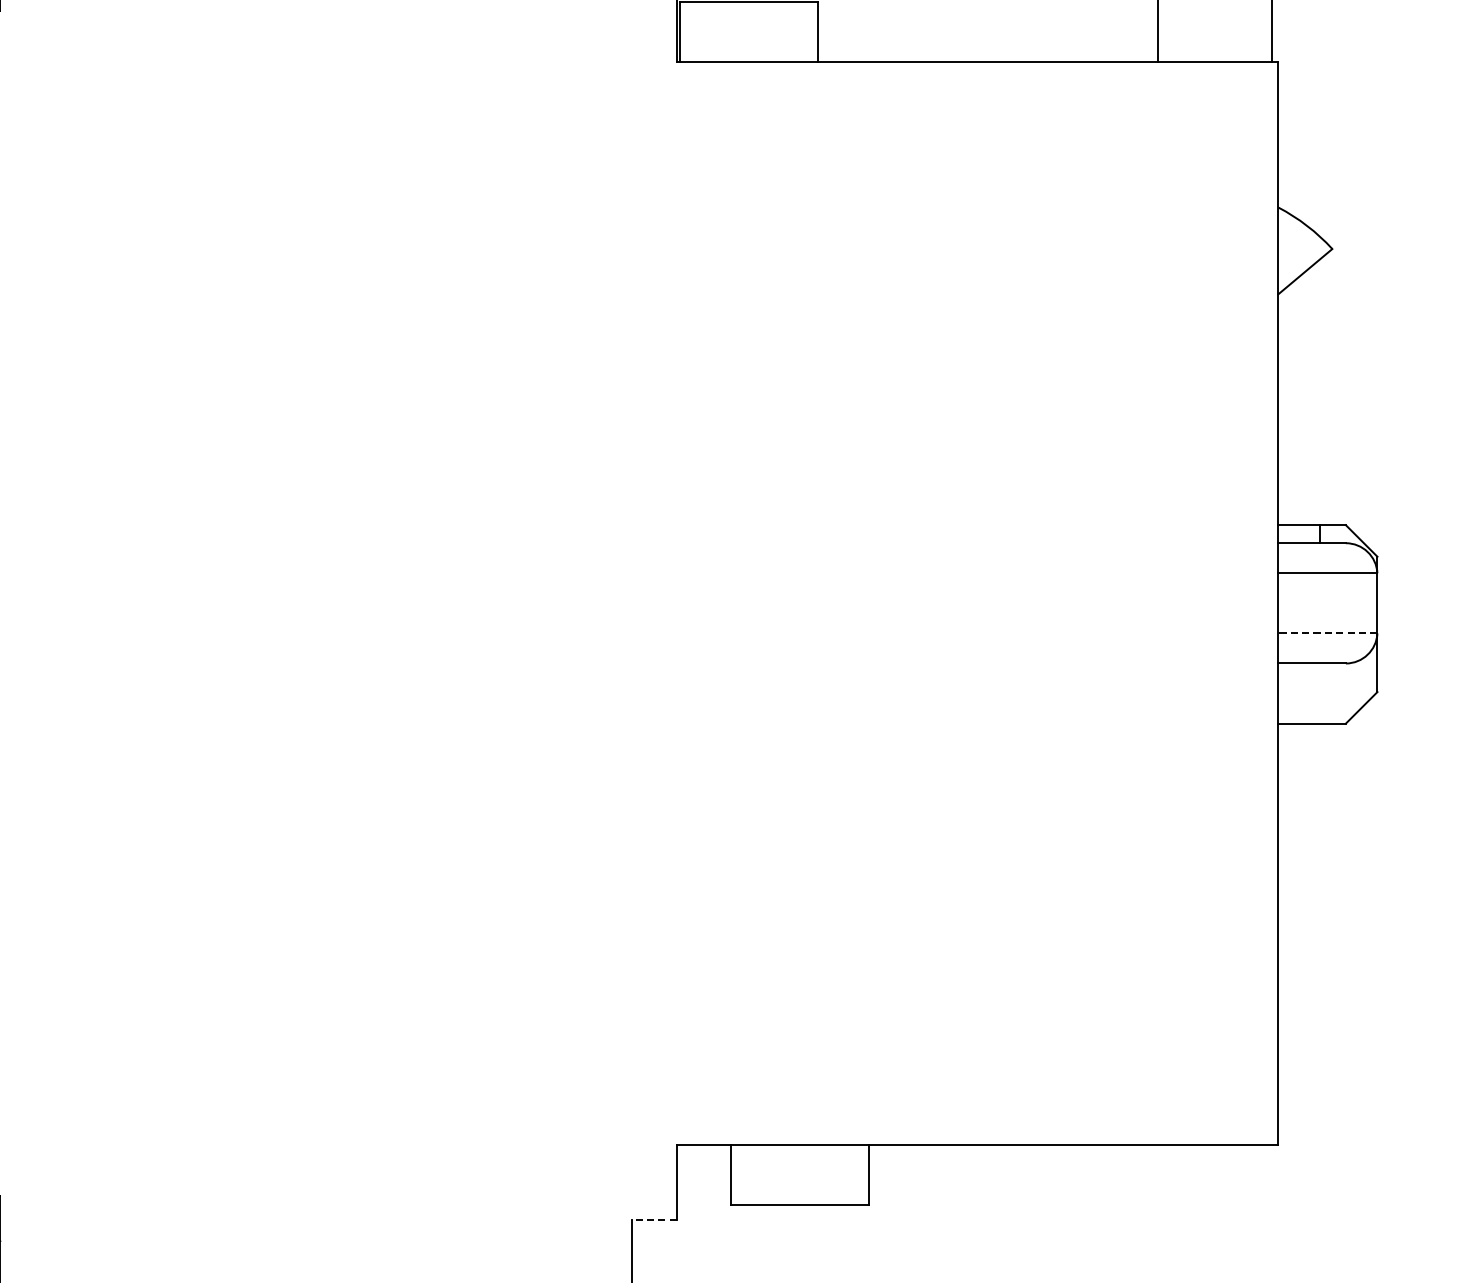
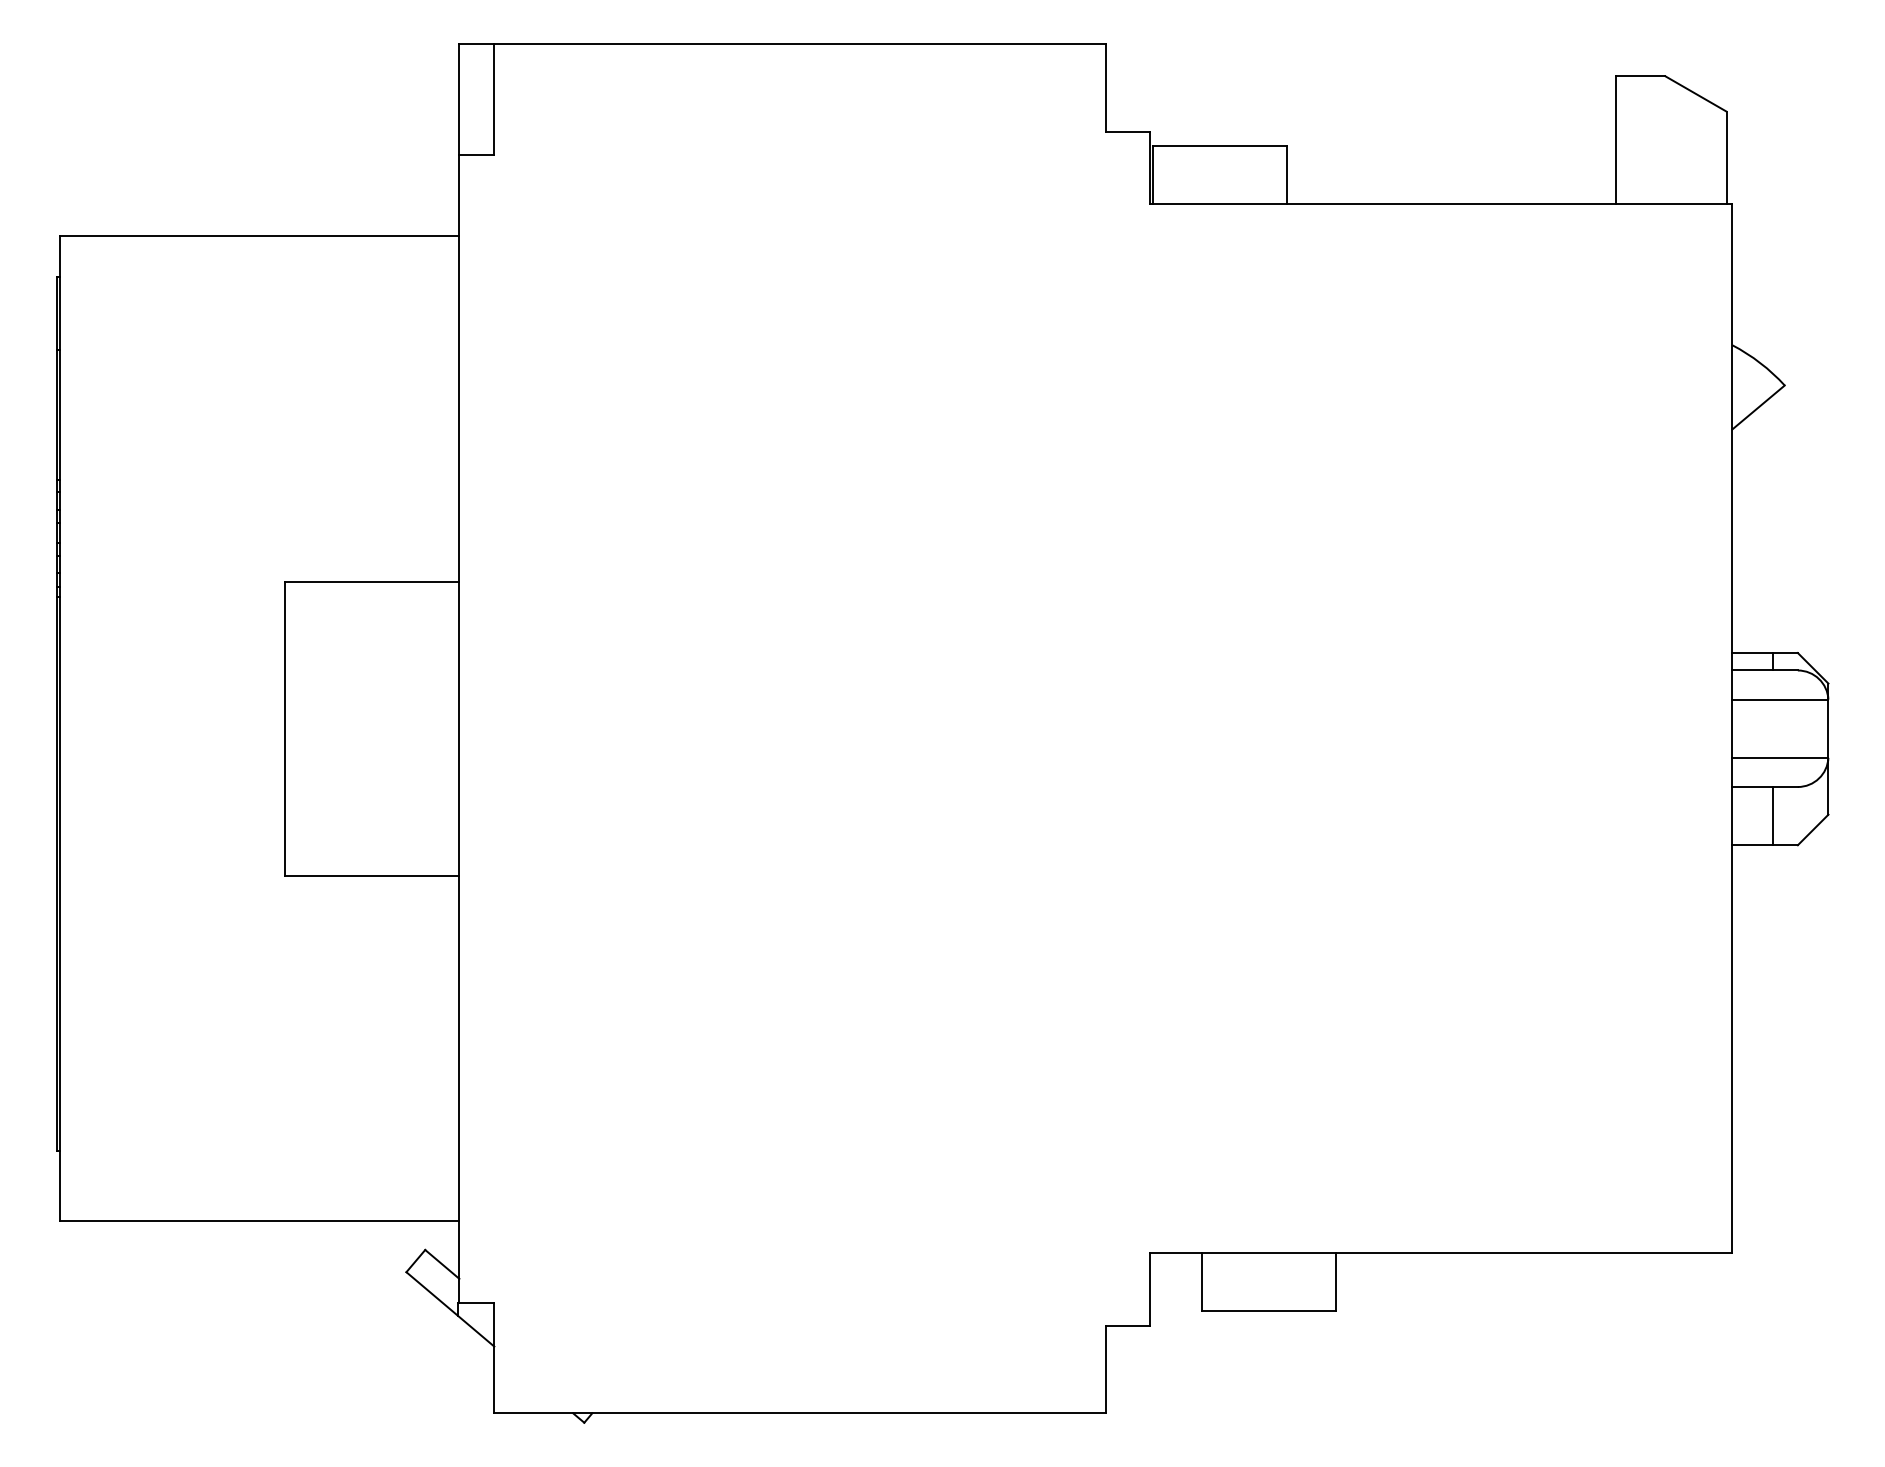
line: (1326, 633) -> (1779, 757), dashed -> solid
line: (1320, 693) -> (1773, 816), added
line: (653, 1219) -> (1127, 1325), dashed -> solid

